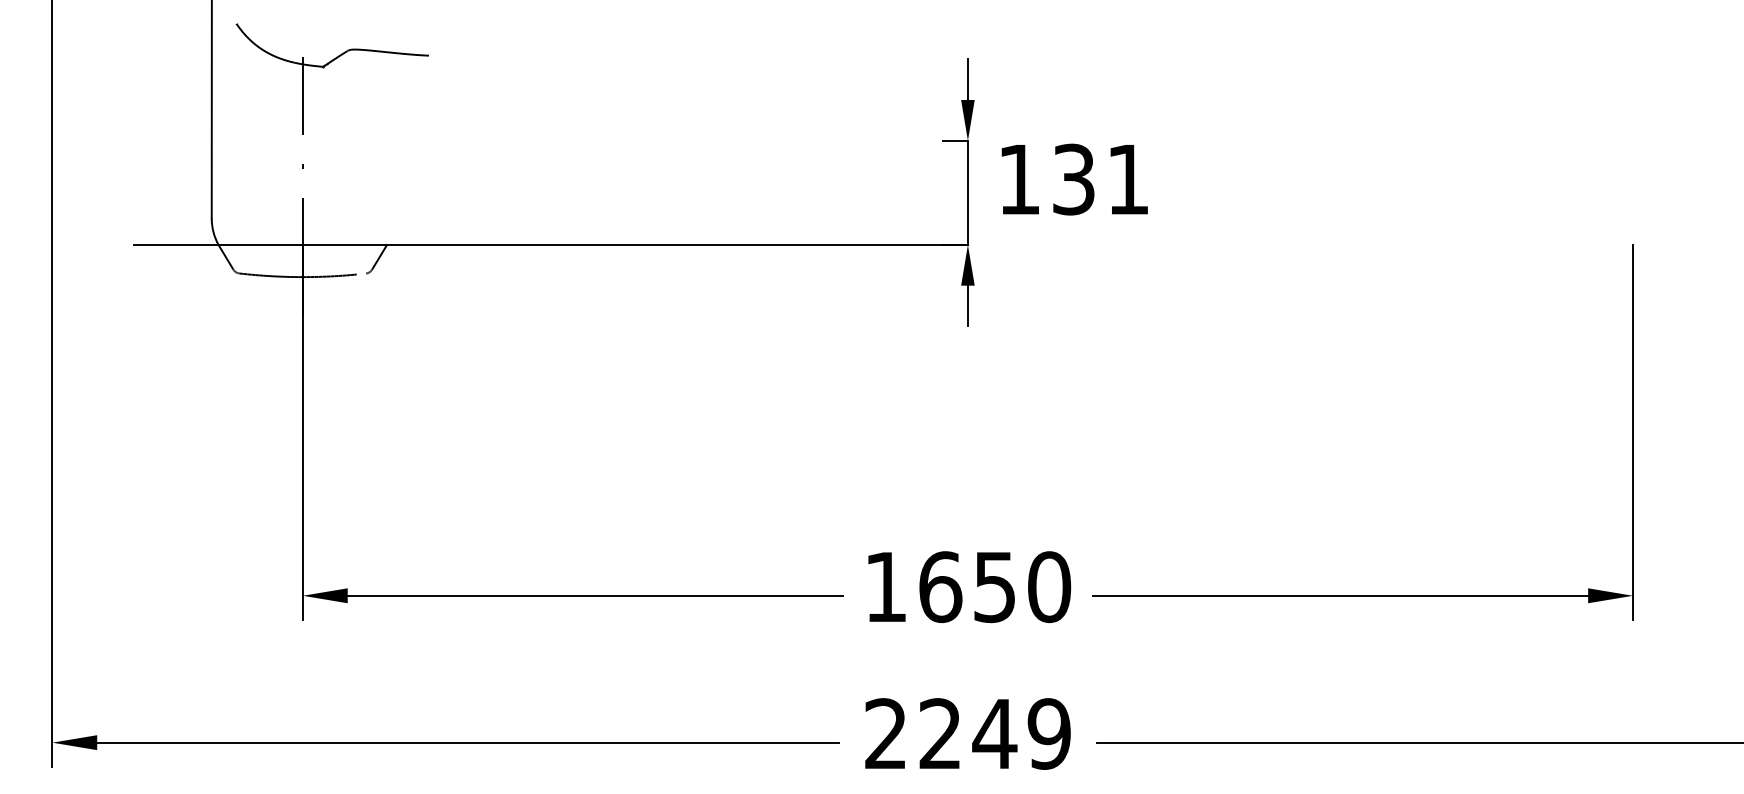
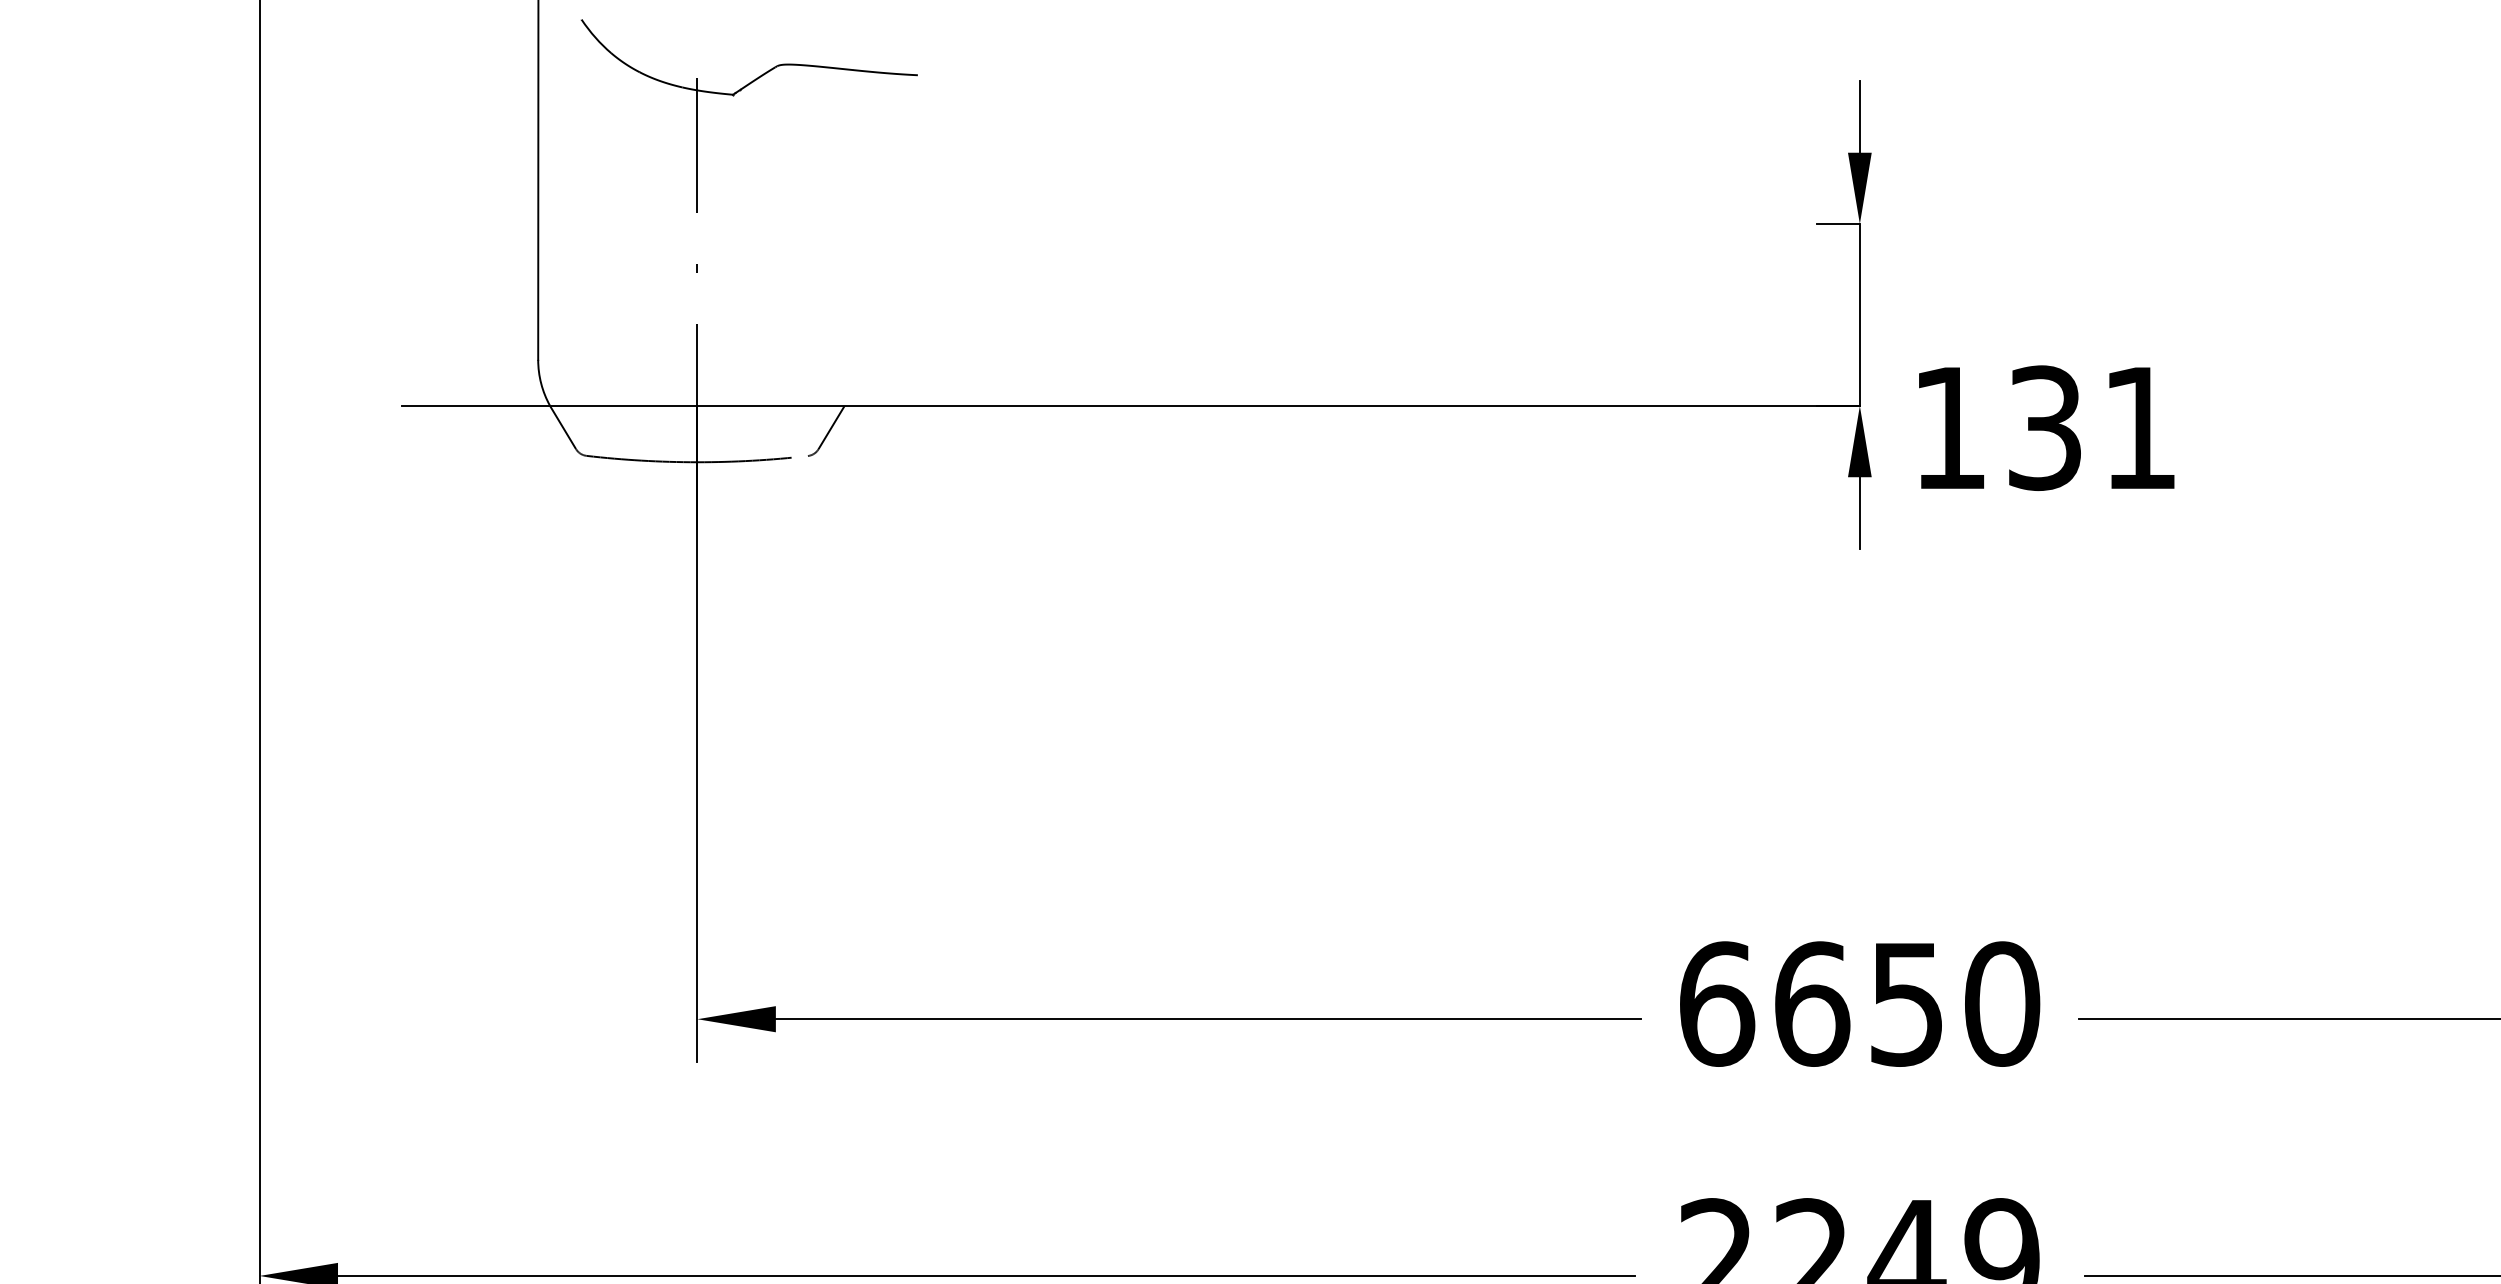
text: (1074, 179) -> (2046, 427), moved
text: (886, 587) -> (1717, 1004), 1650 -> 6650

